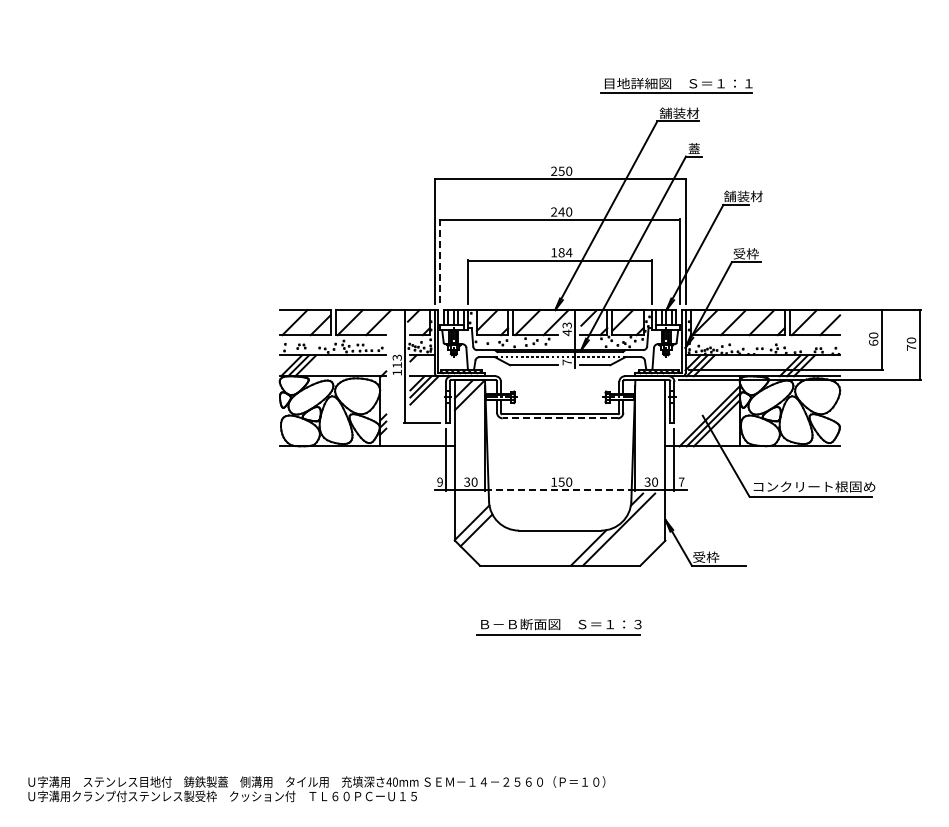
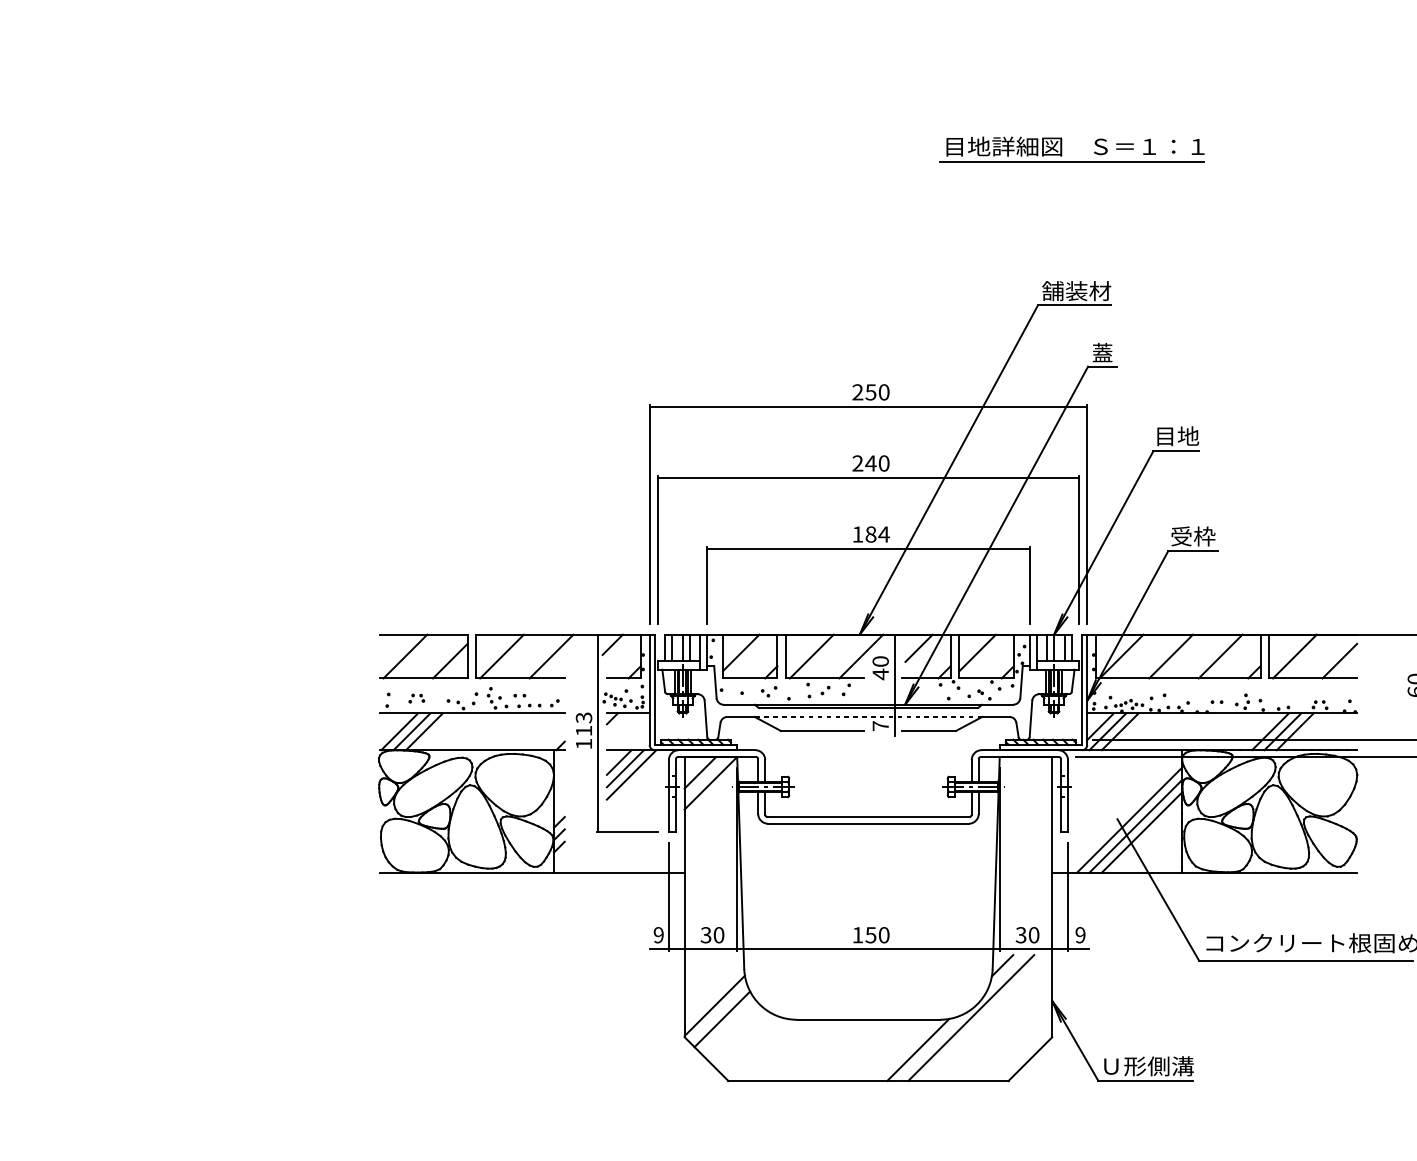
part: (676, 85) -> (1071, 149), moved
text: (743, 196) -> (1188, 436), 舗装材 -> 目地
line: (439, 262) -> (657, 551), dashed -> solid
text: (566, 325) -> (879, 661), 43 -> 40
line: (560, 418) -> (869, 823), dashed -> solid
text: (681, 481) -> (1080, 933), 7 -> 9
line: (559, 490) -> (867, 949), dashed -> solid
text: (719, 556) -> (1146, 1064), 受枠 -> Ｕ形側溝

